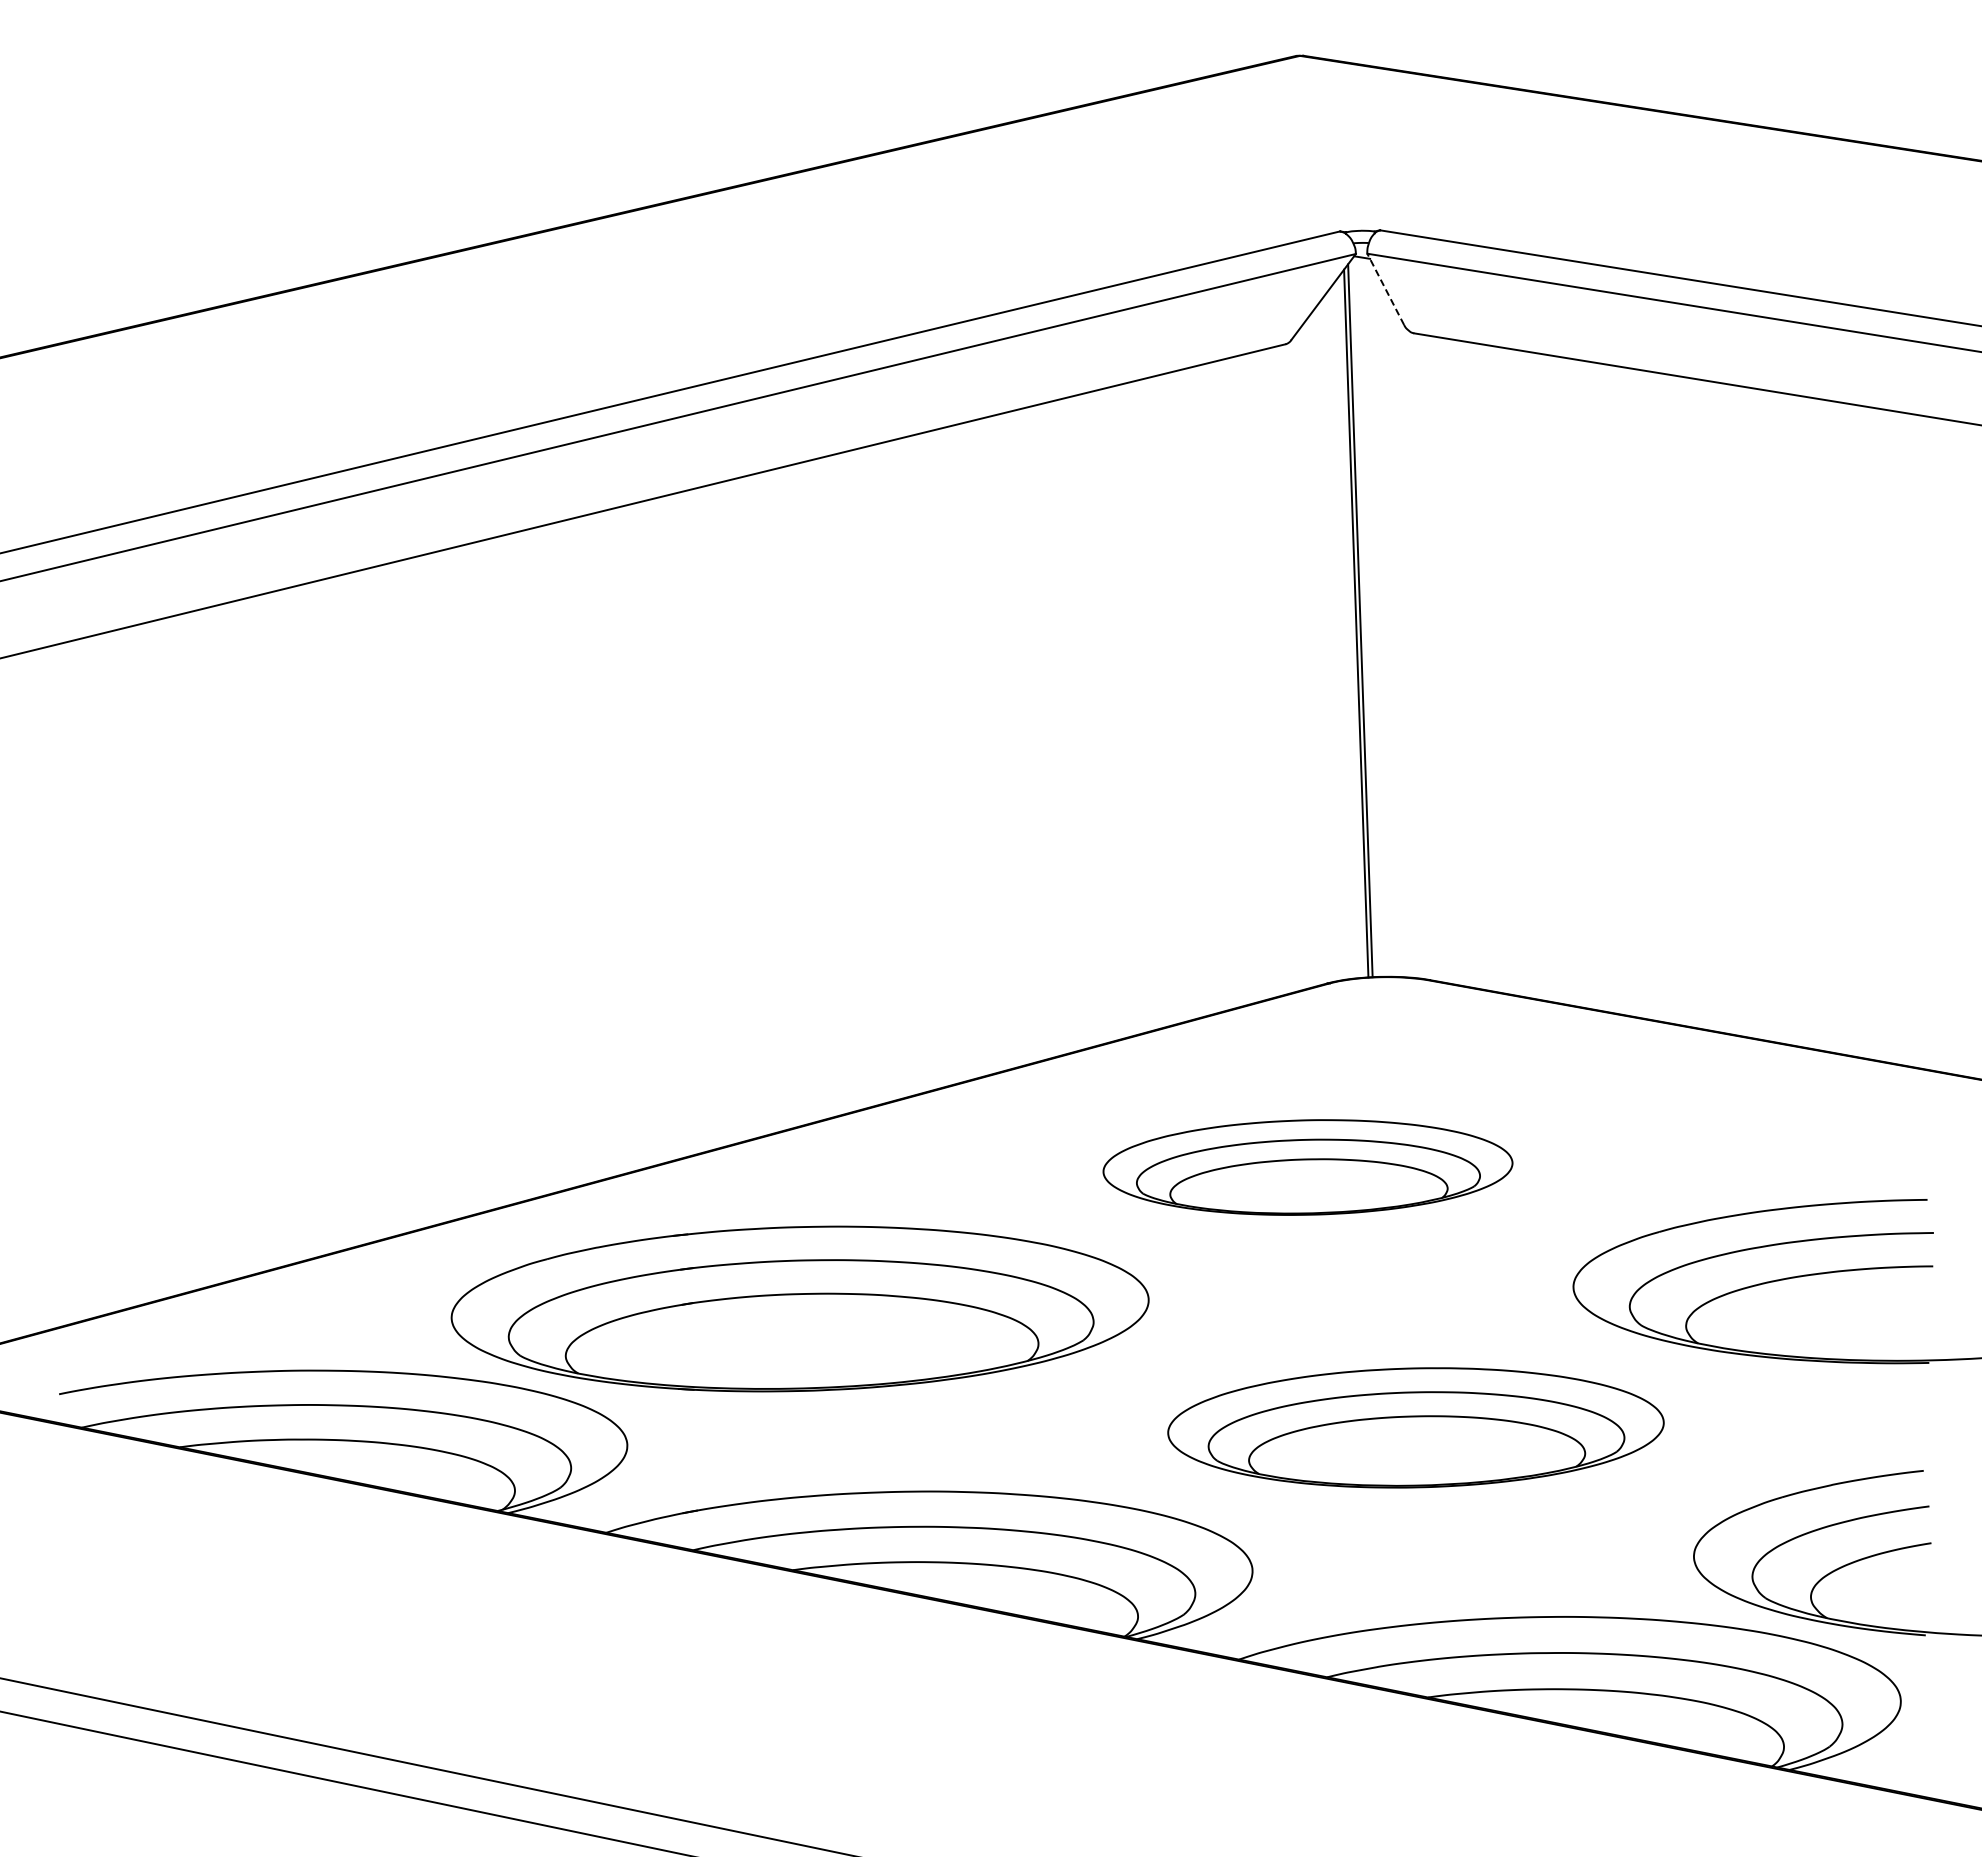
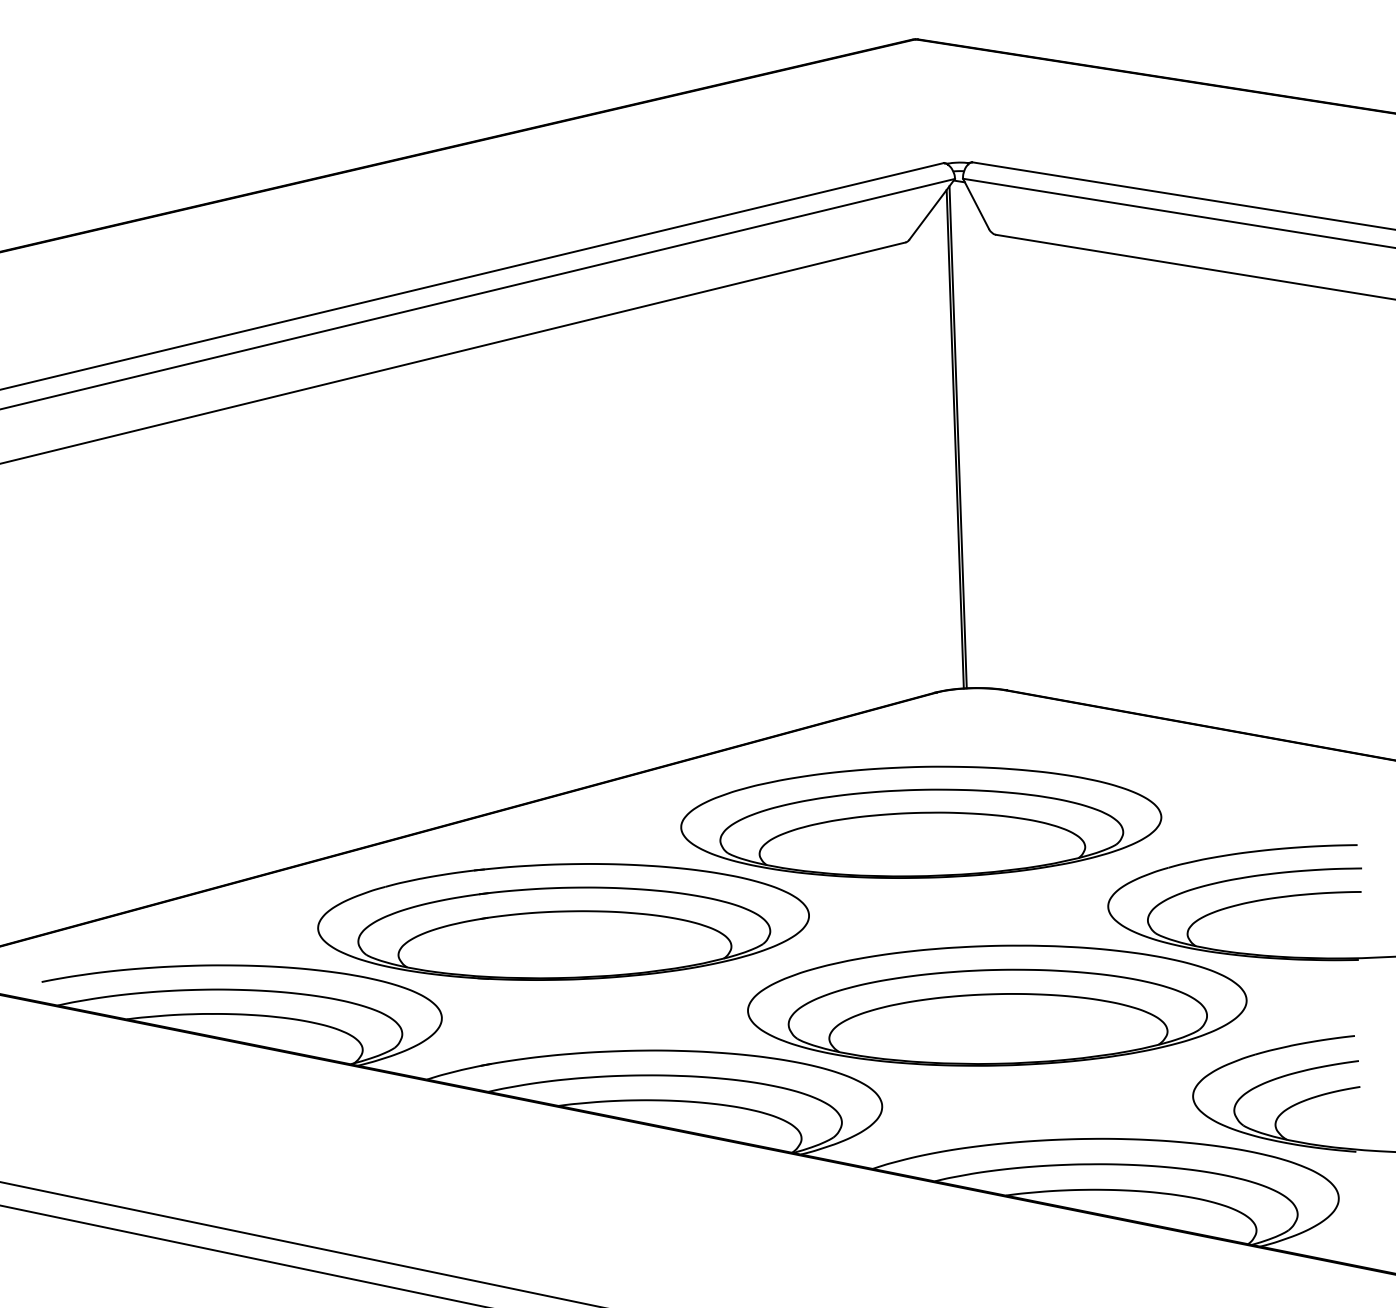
line: (1385, 288) -> (975, 203), dashed -> solid
part: (1307, 1167) -> (920, 822), size x1.67
part: (1415, 1427) -> (996, 1005), size x1.43

